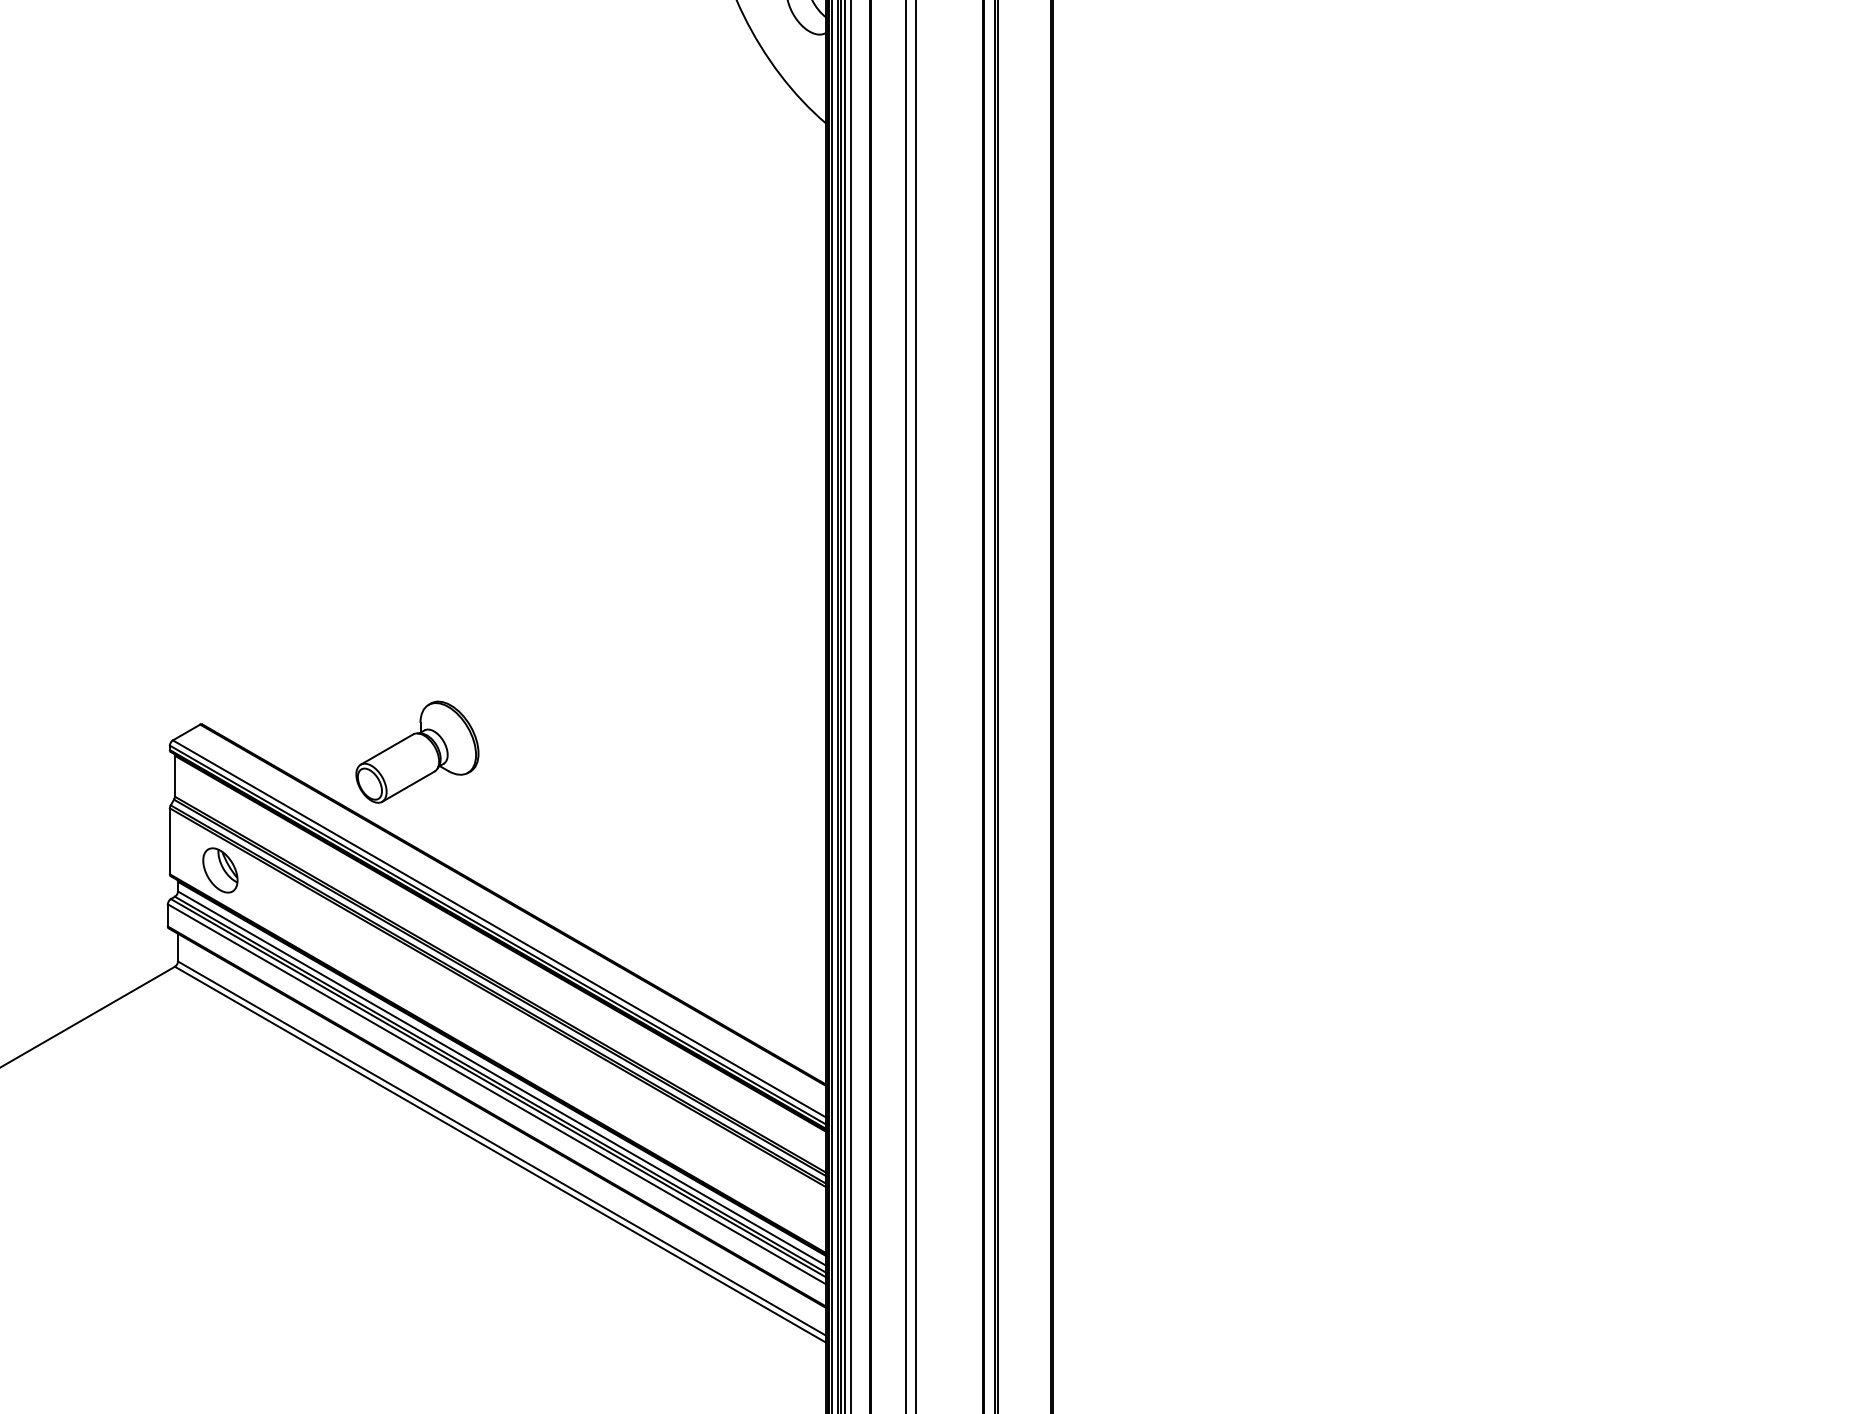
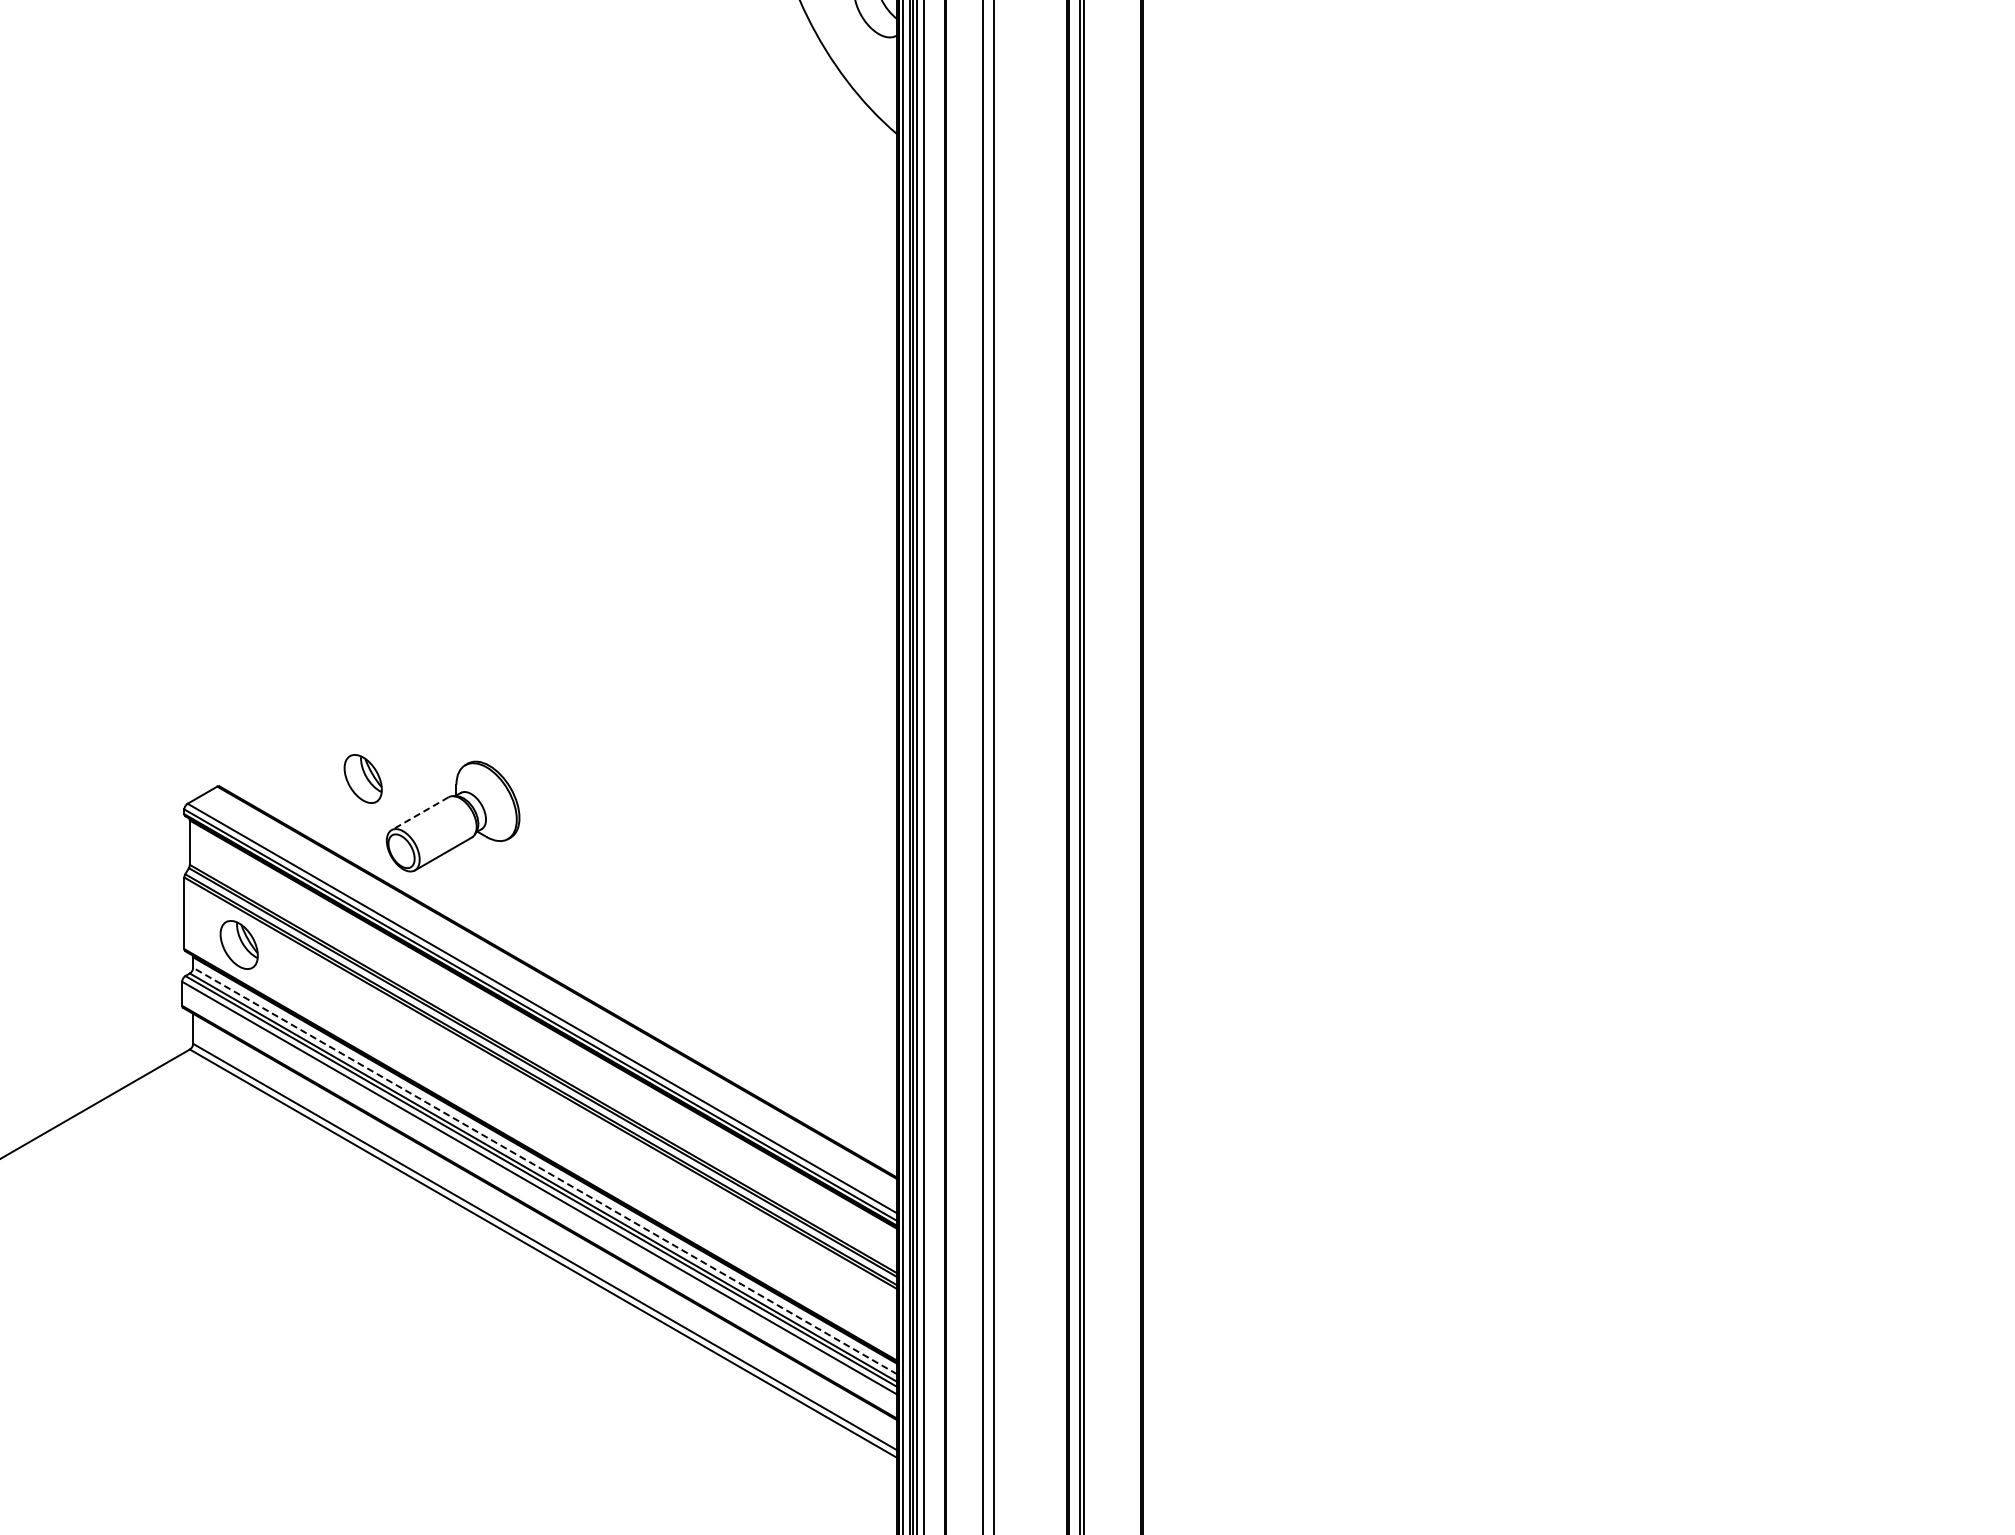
part: (333, 717) -> (362, 778), added
line: (387, 749) -> (420, 813), solid -> dashed
line: (502, 1079) -> (545, 1171), solid -> dashed

